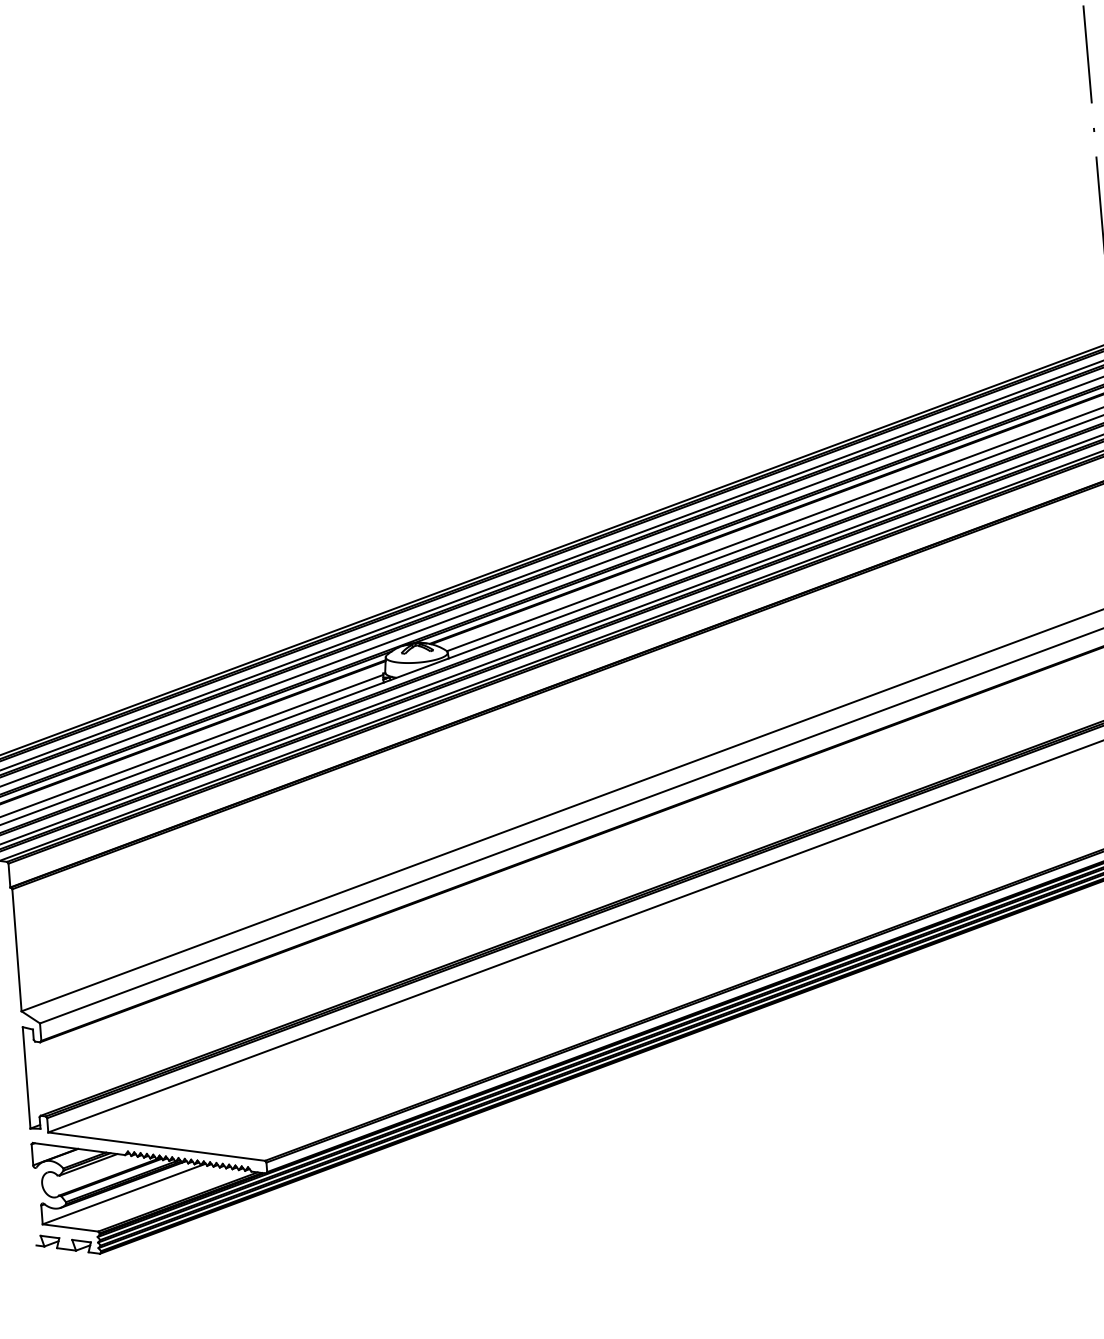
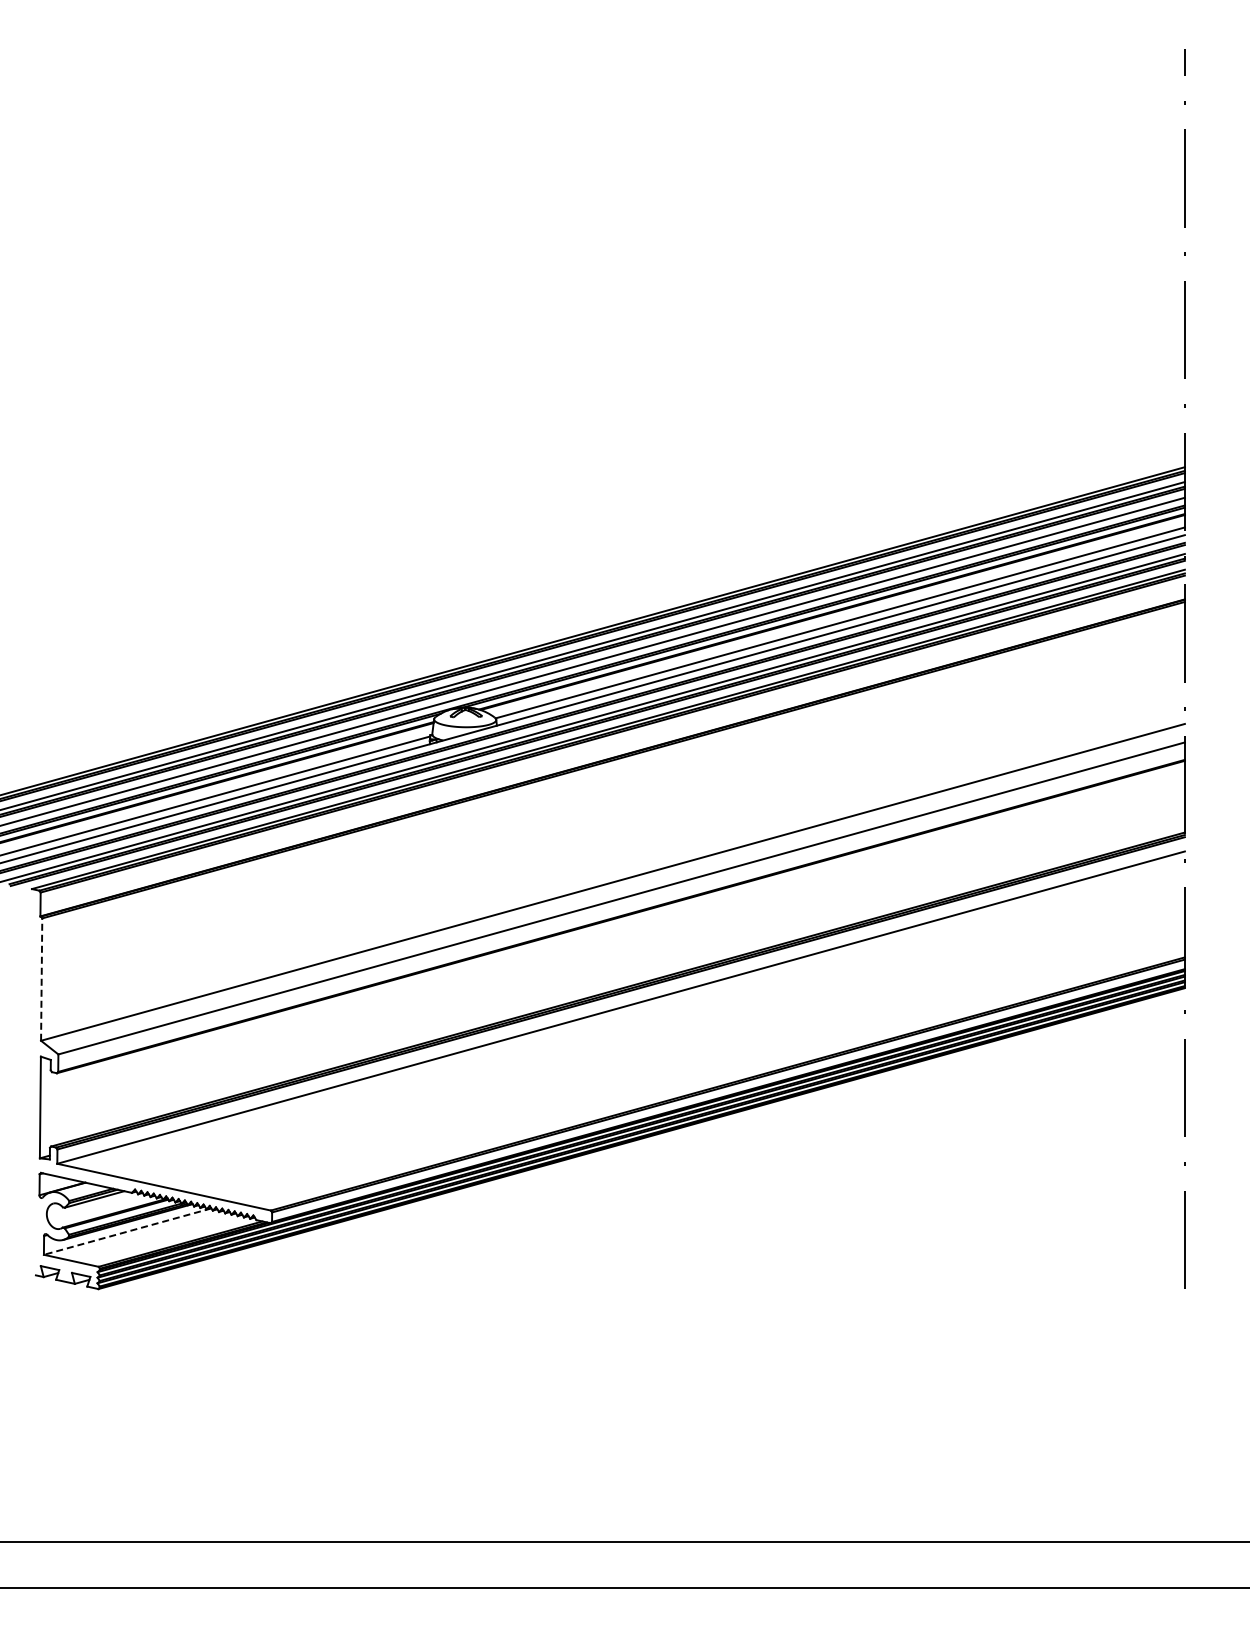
line: (16, 950) -> (41, 979), solid -> dashed
line: (124, 1193) -> (127, 1231), solid -> dashed

